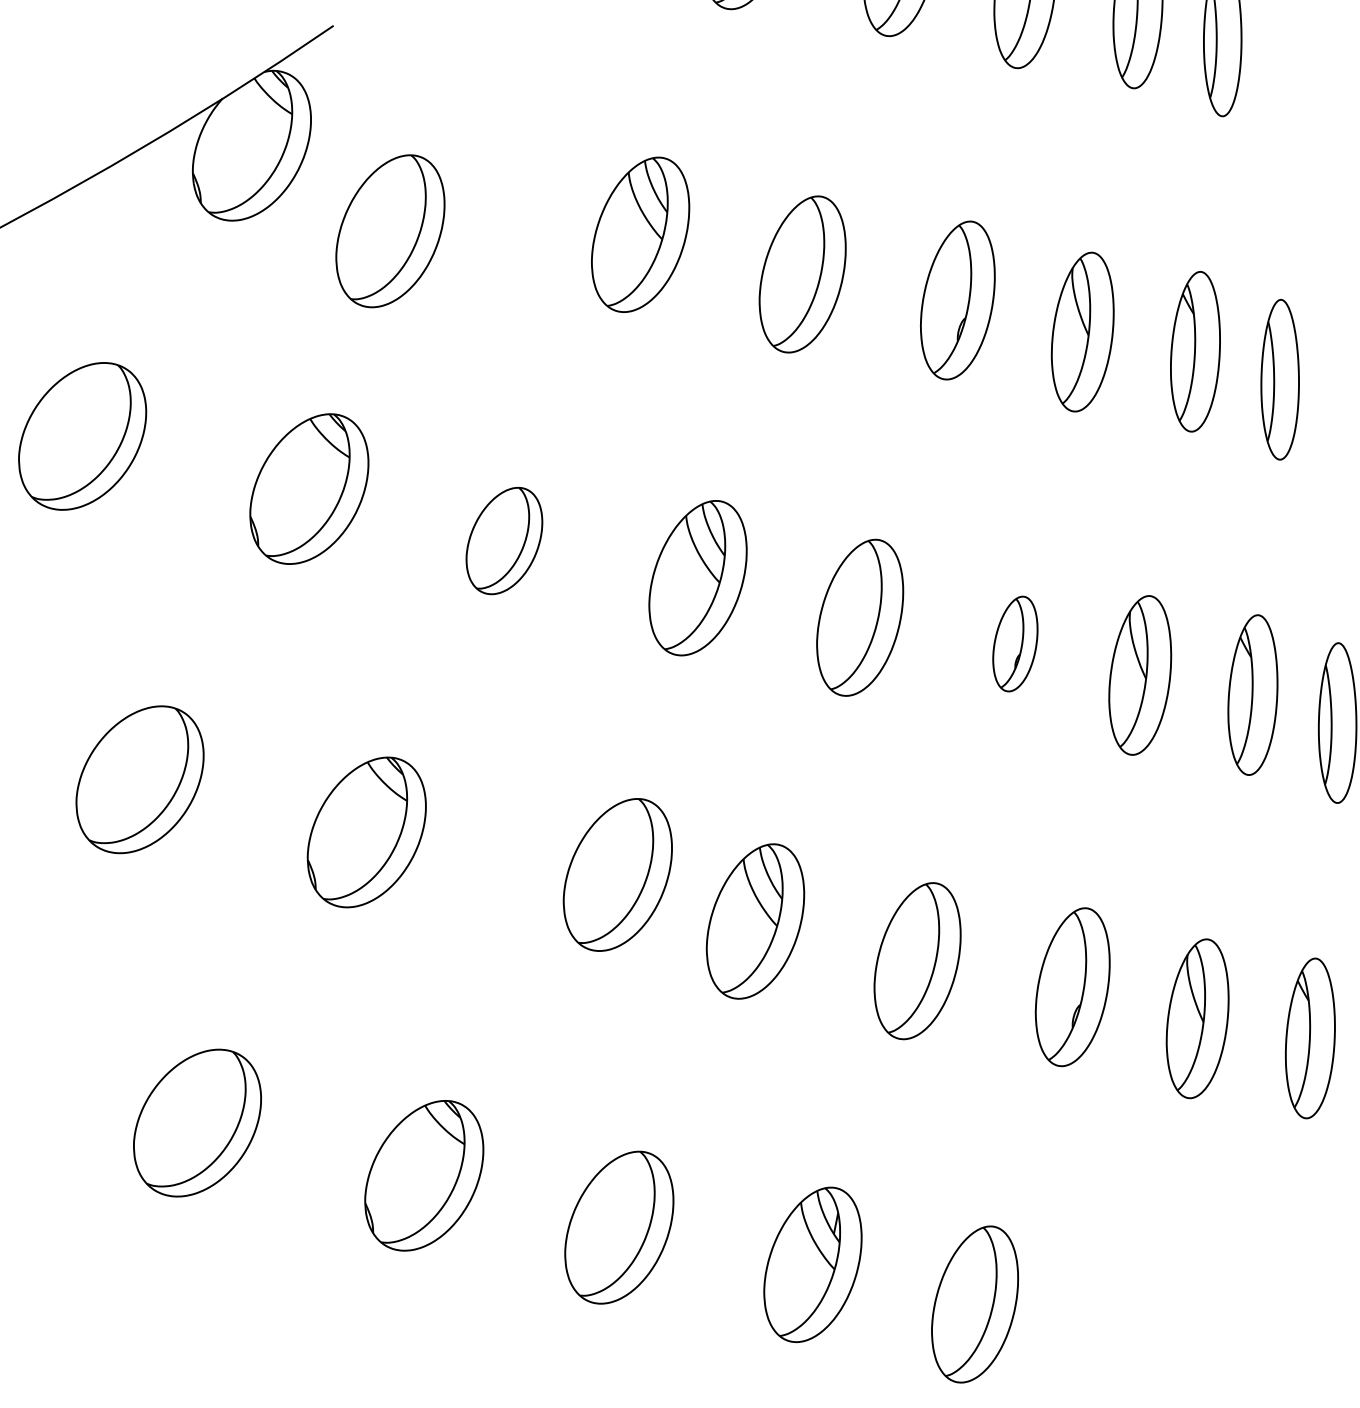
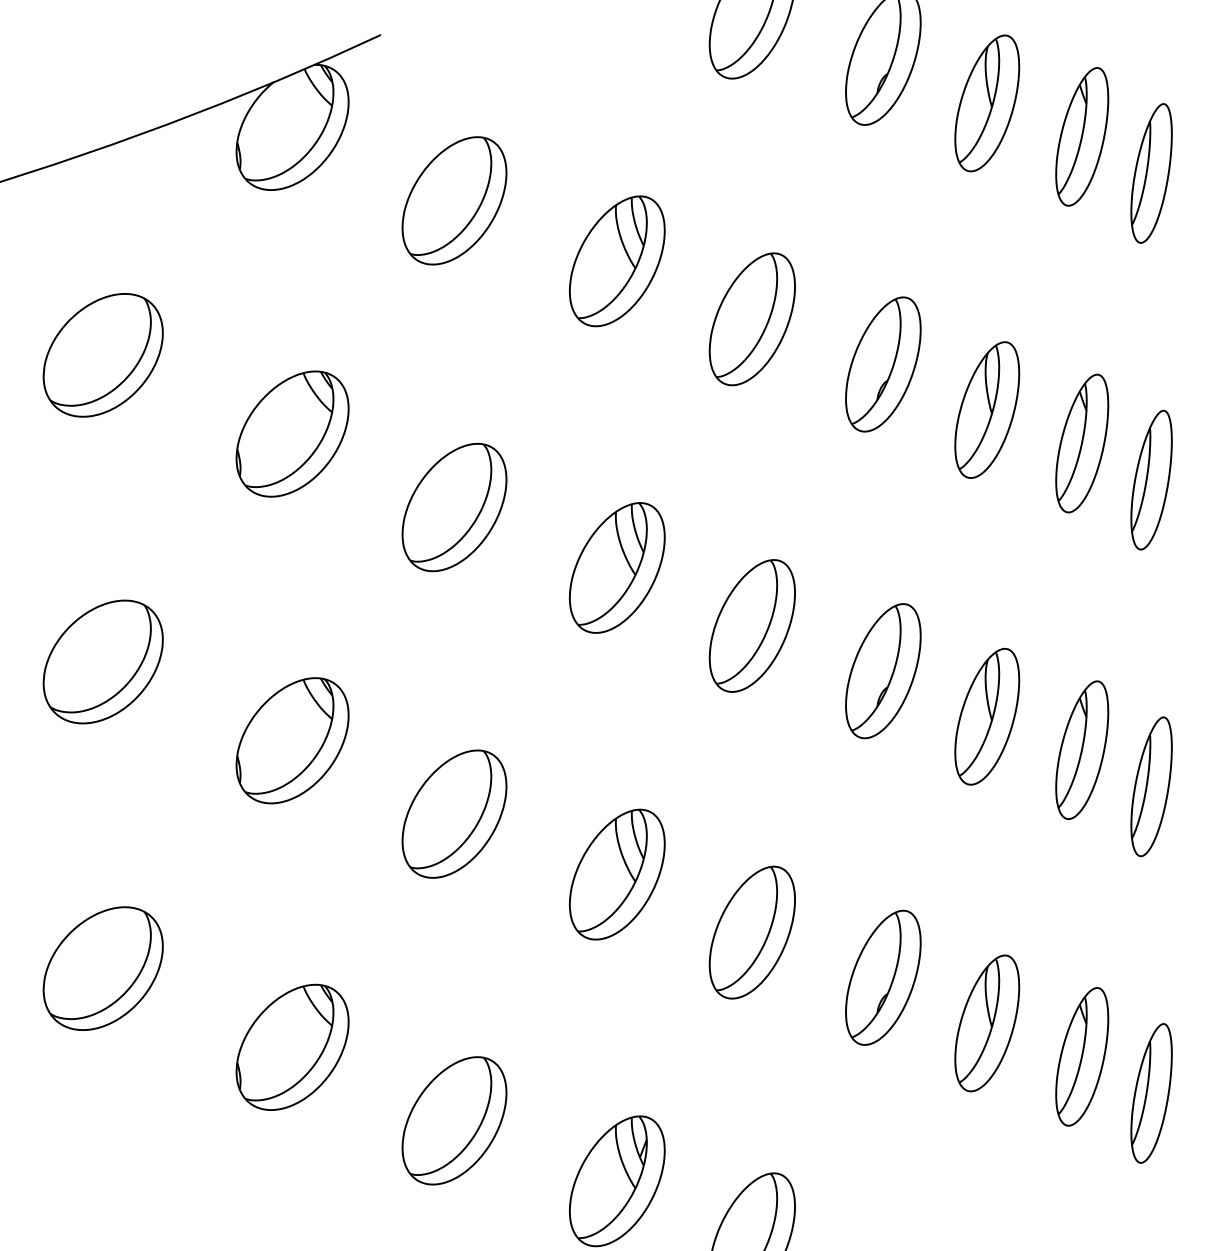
part: (390, 231) -> (454, 200), moved
part: (504, 541) -> (454, 507), size x1.43
part: (1015, 644) -> (883, 671), size x1.67
part: (617, 874) -> (454, 813), moved

